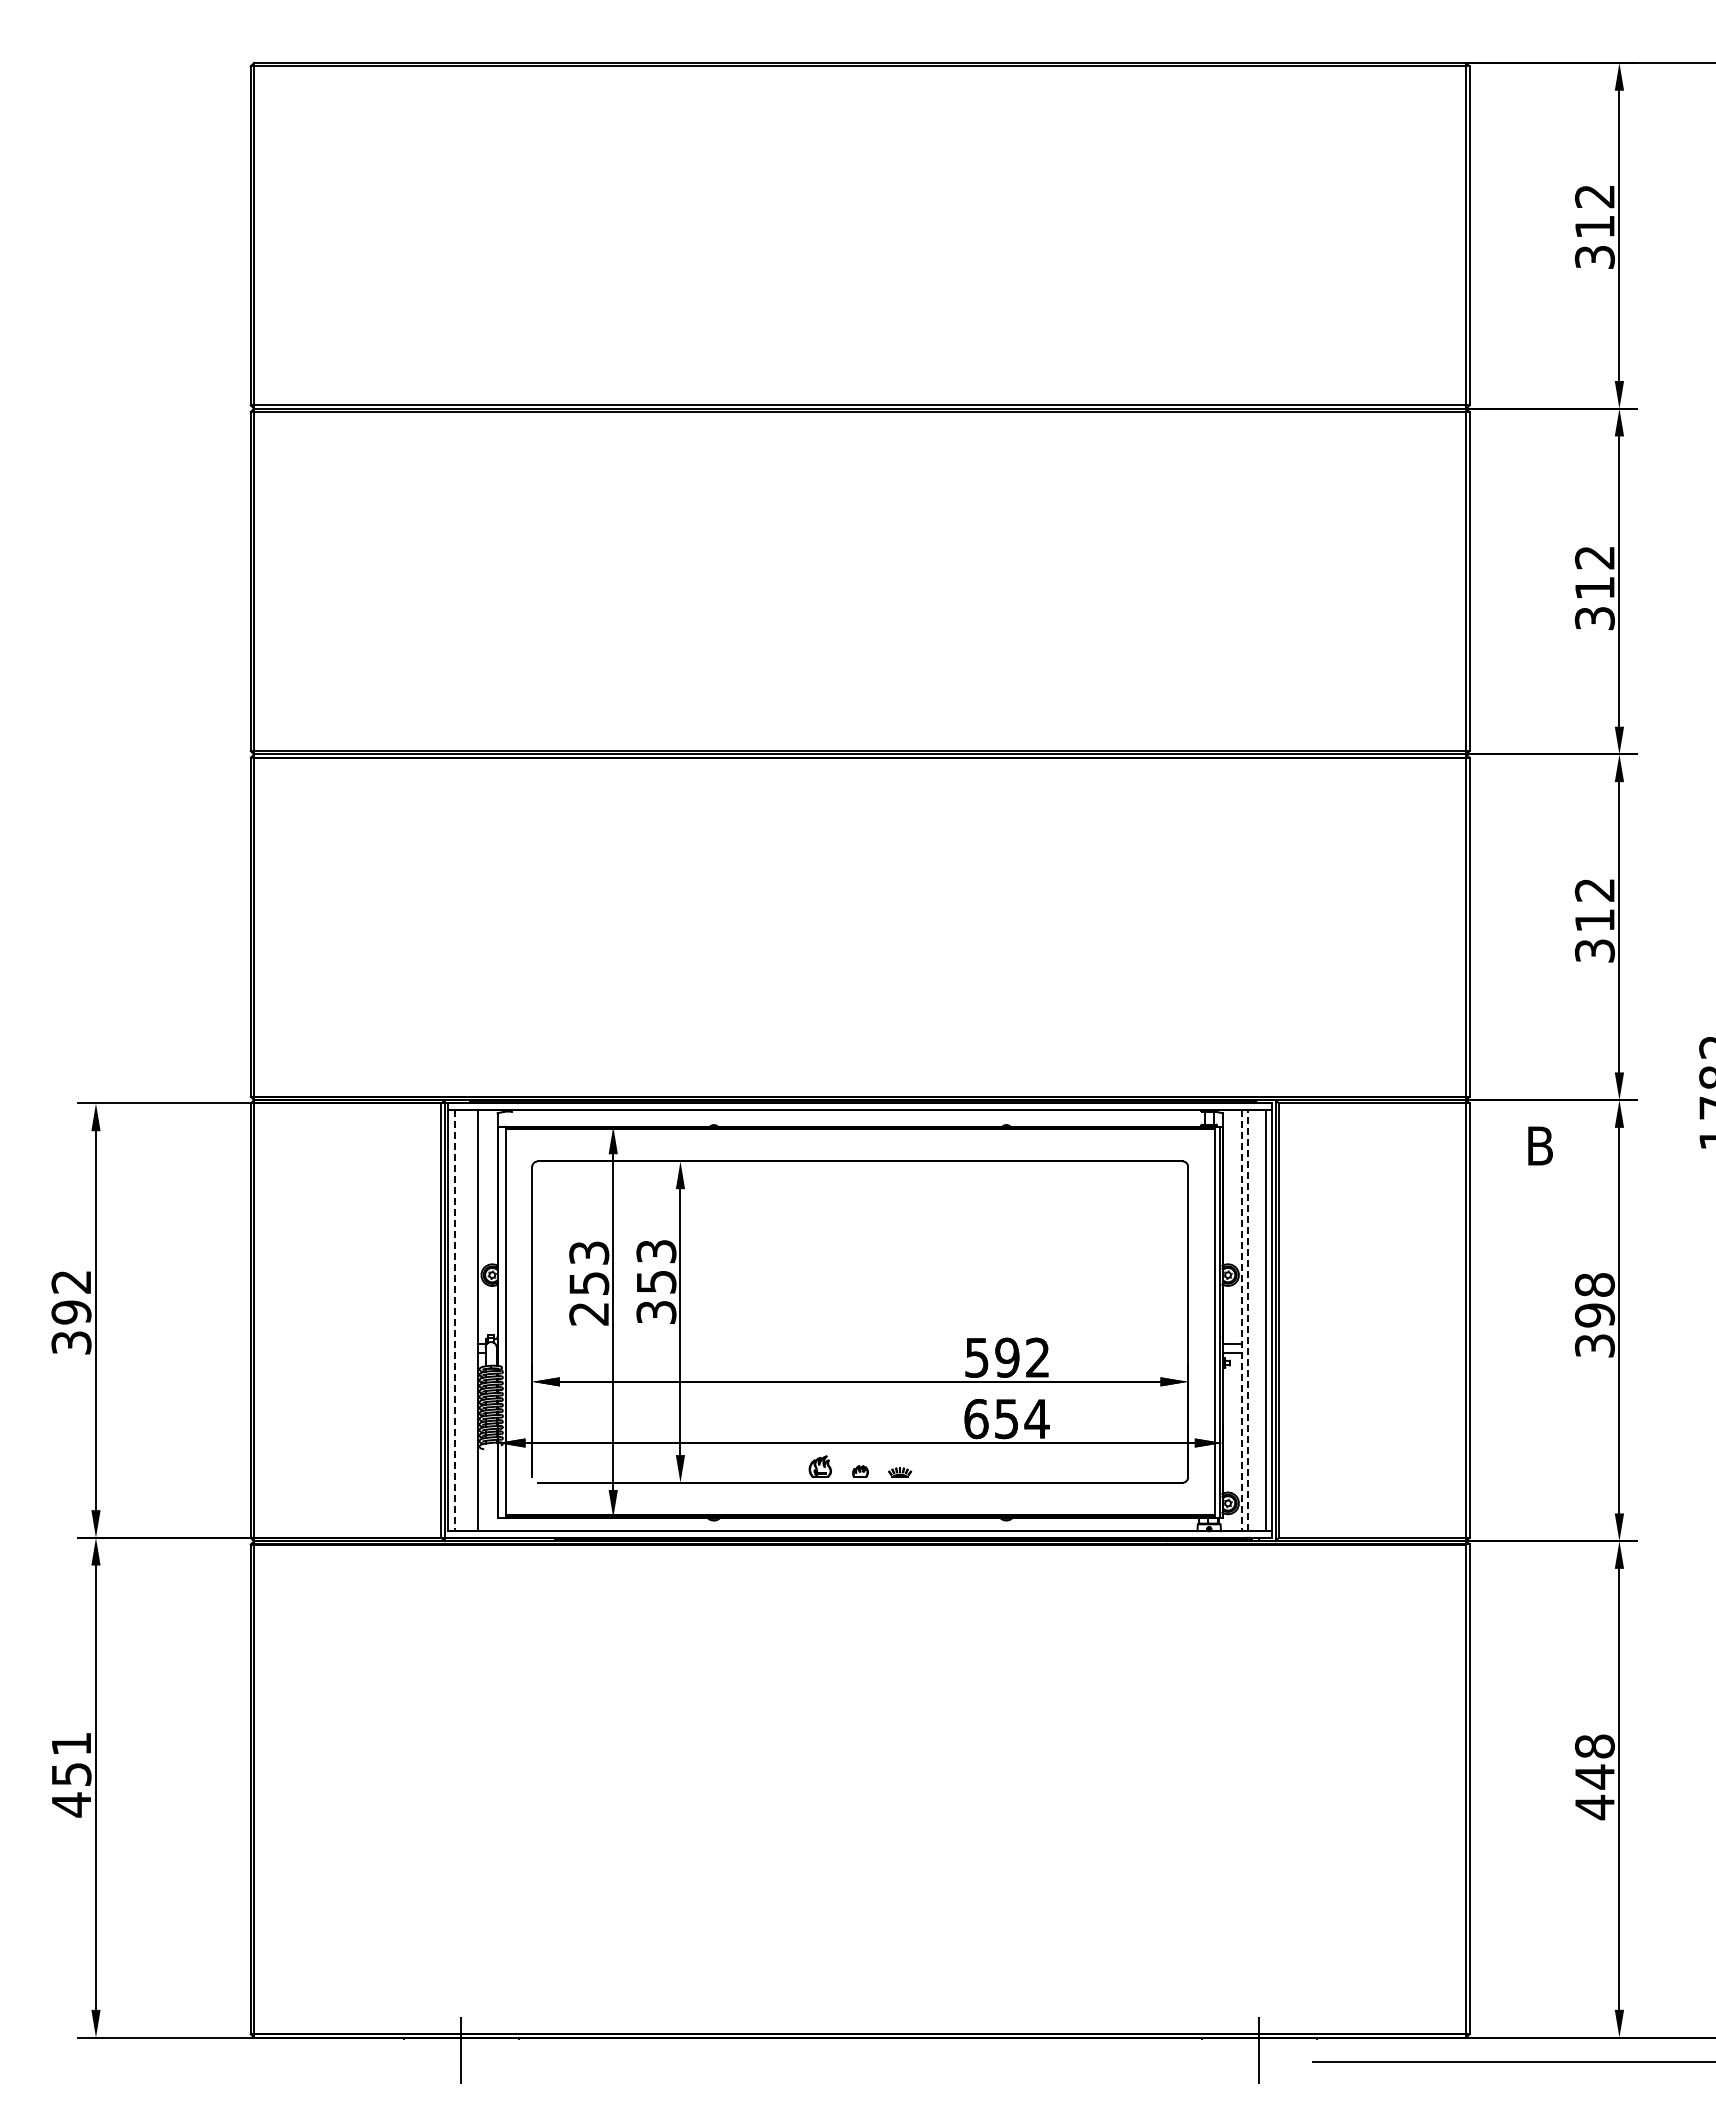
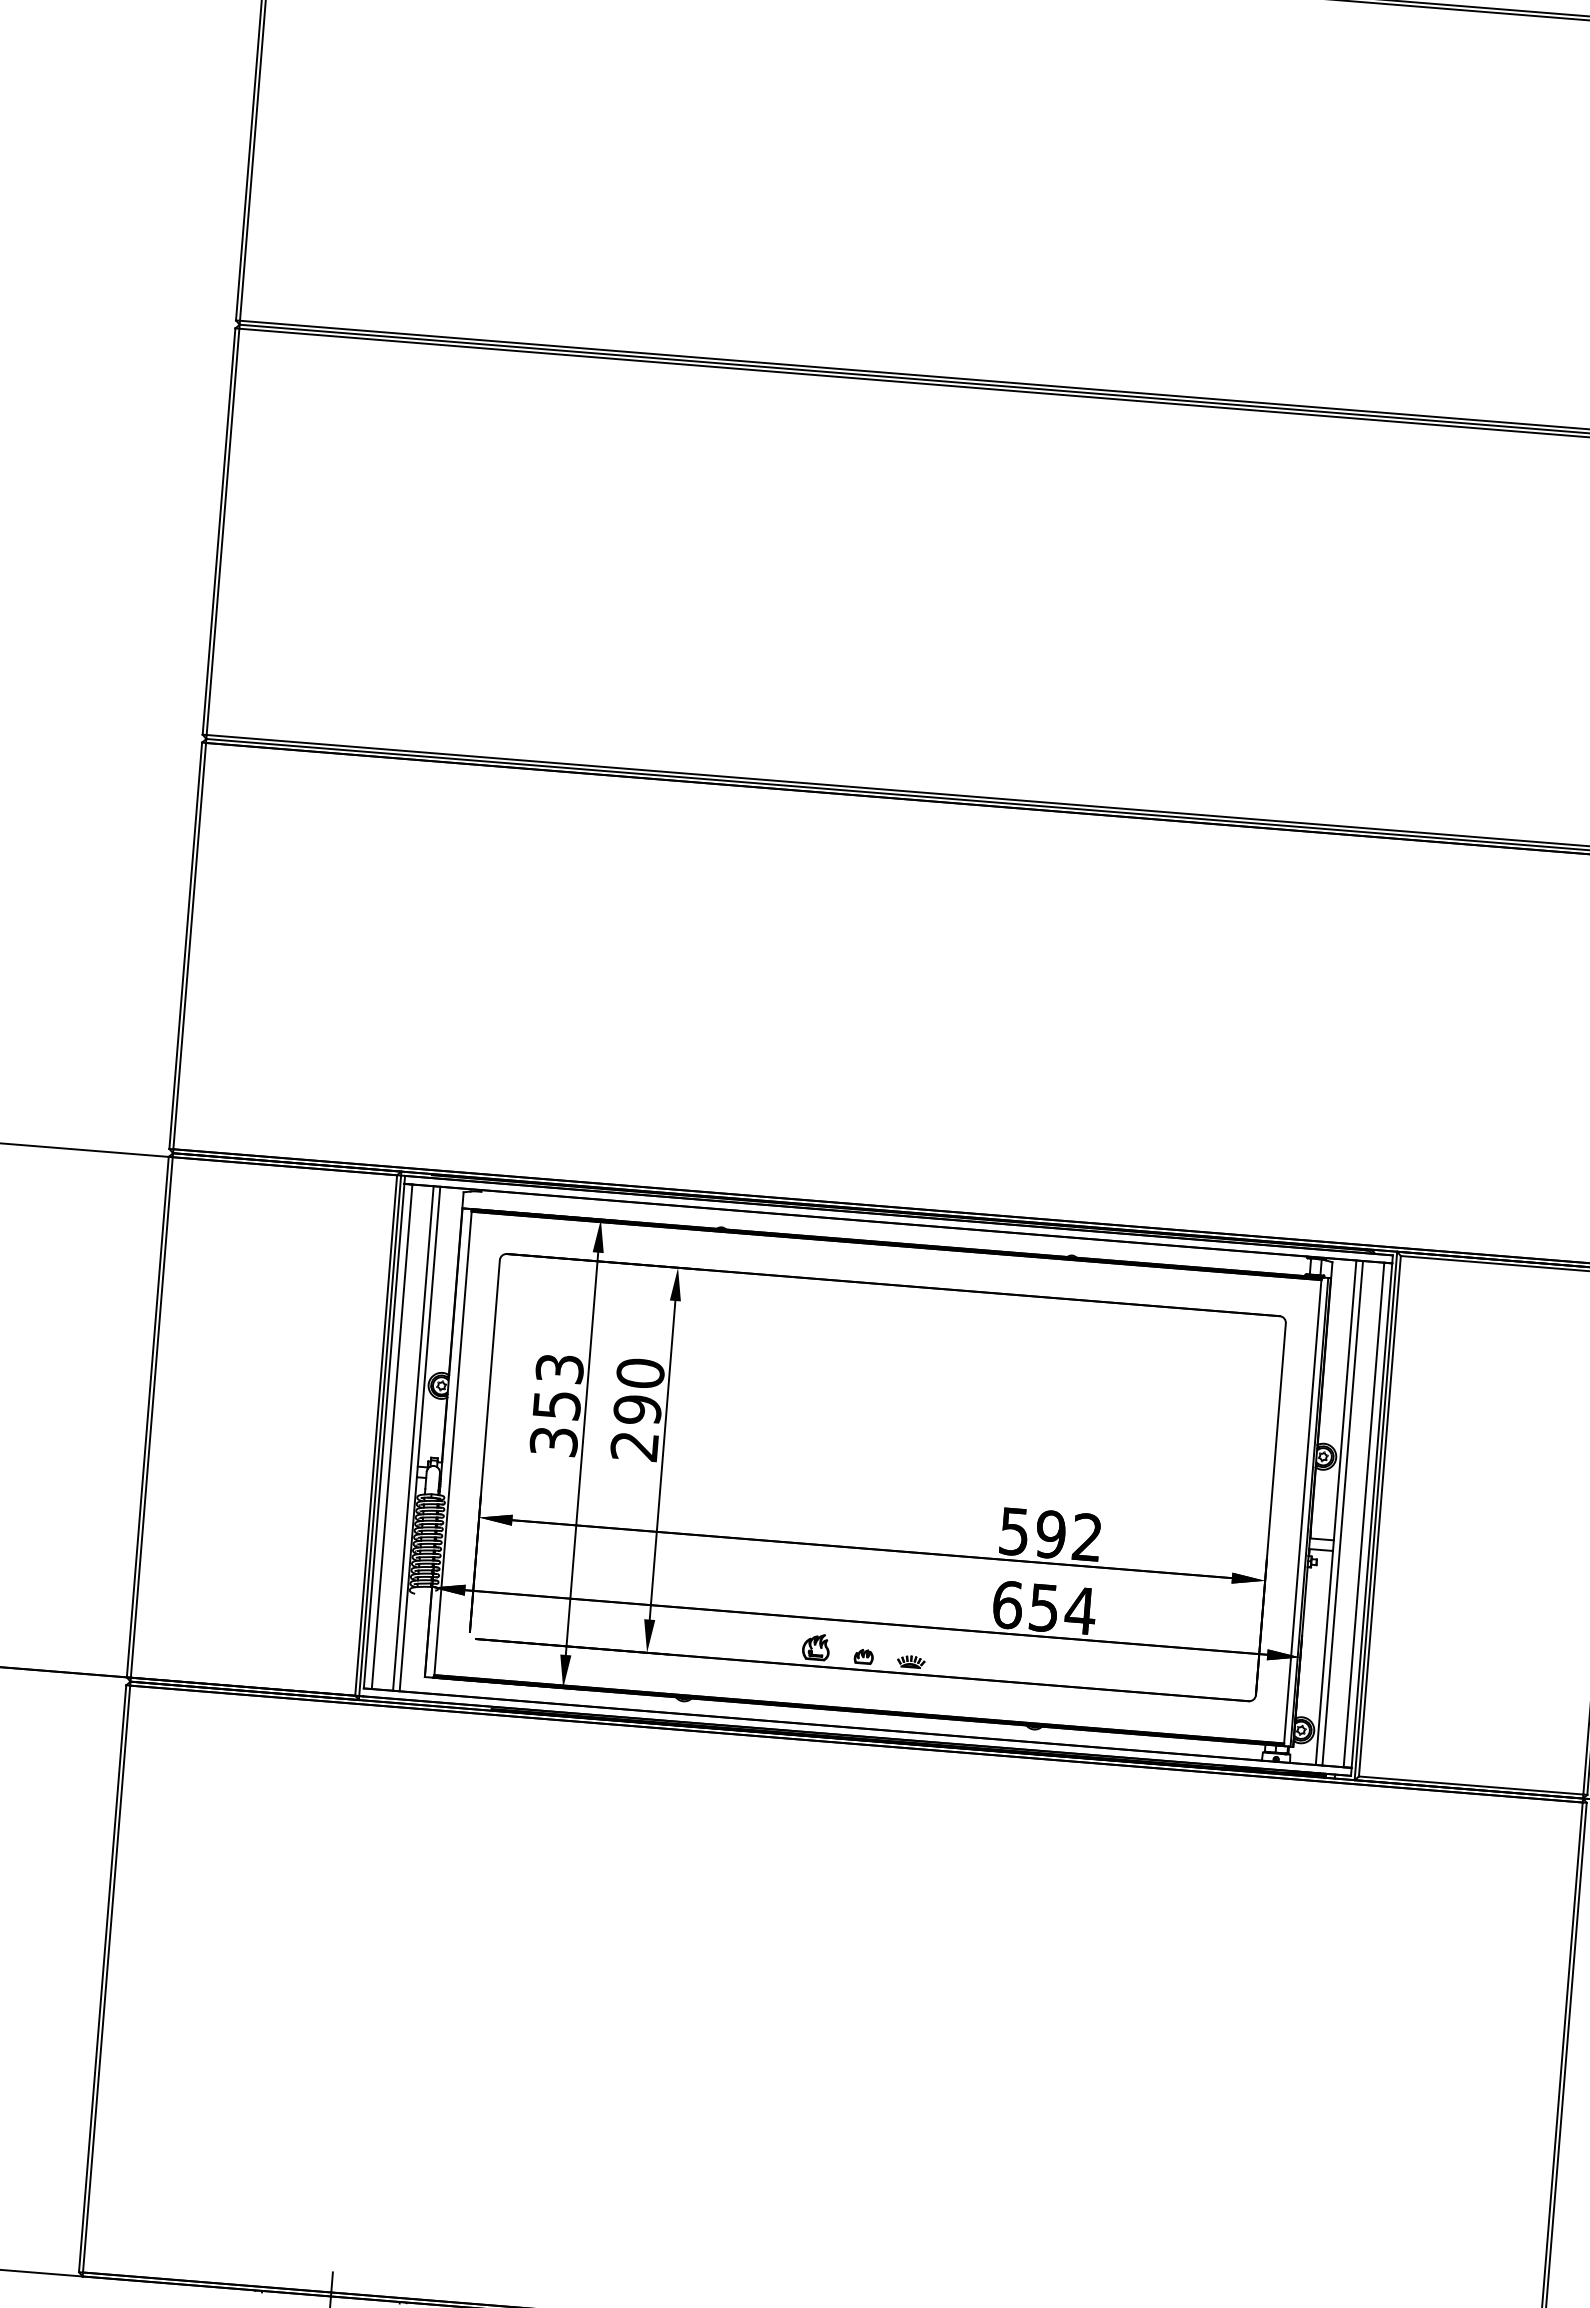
text: (656, 1281) -> (637, 1409), 353 -> 290
text: (589, 1313) -> (554, 1441), 253 -> 353
line: (454, 1320) -> (391, 1436), dashed -> solid
line: (472, 1320) -> (413, 1438), added
line: (1242, 1320) -> (1336, 1512), dashed -> solid
line: (1248, 1320) -> (1343, 1513), dashed -> solid

